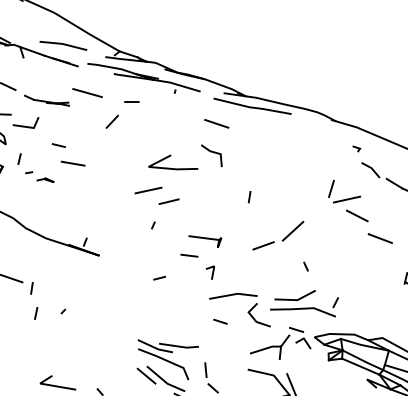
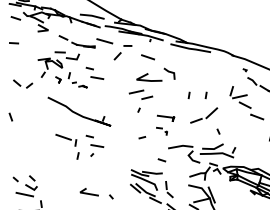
line: (215, 124) -> (147, 57), moved
line: (280, 197) -> (205, 95), added
part: (196, 266) -> (161, 131), size x0.6
part: (67, 283) -> (94, 140), added
line: (219, 322) -> (161, 160), moved

